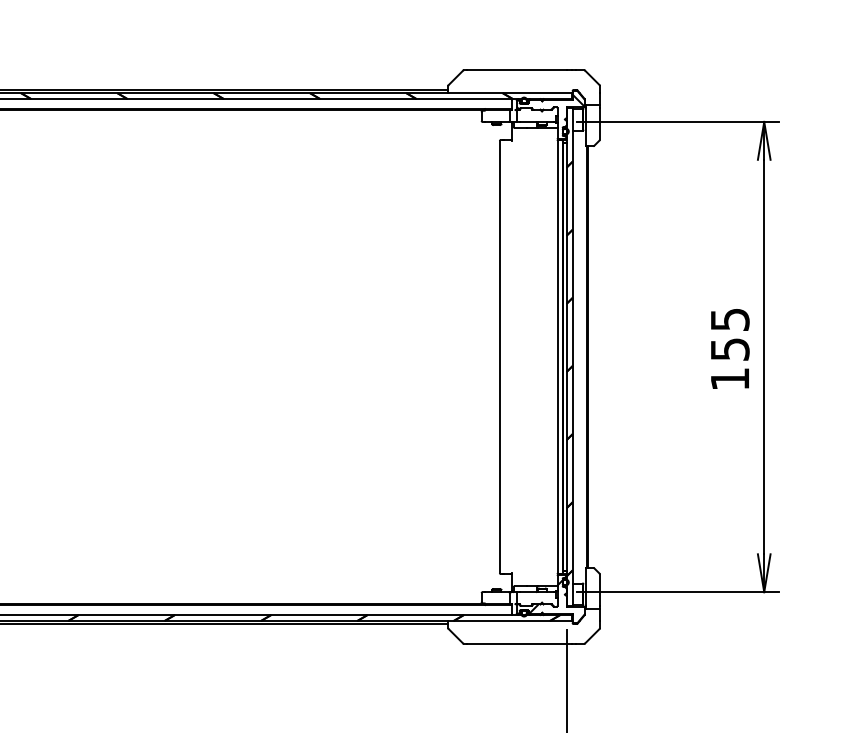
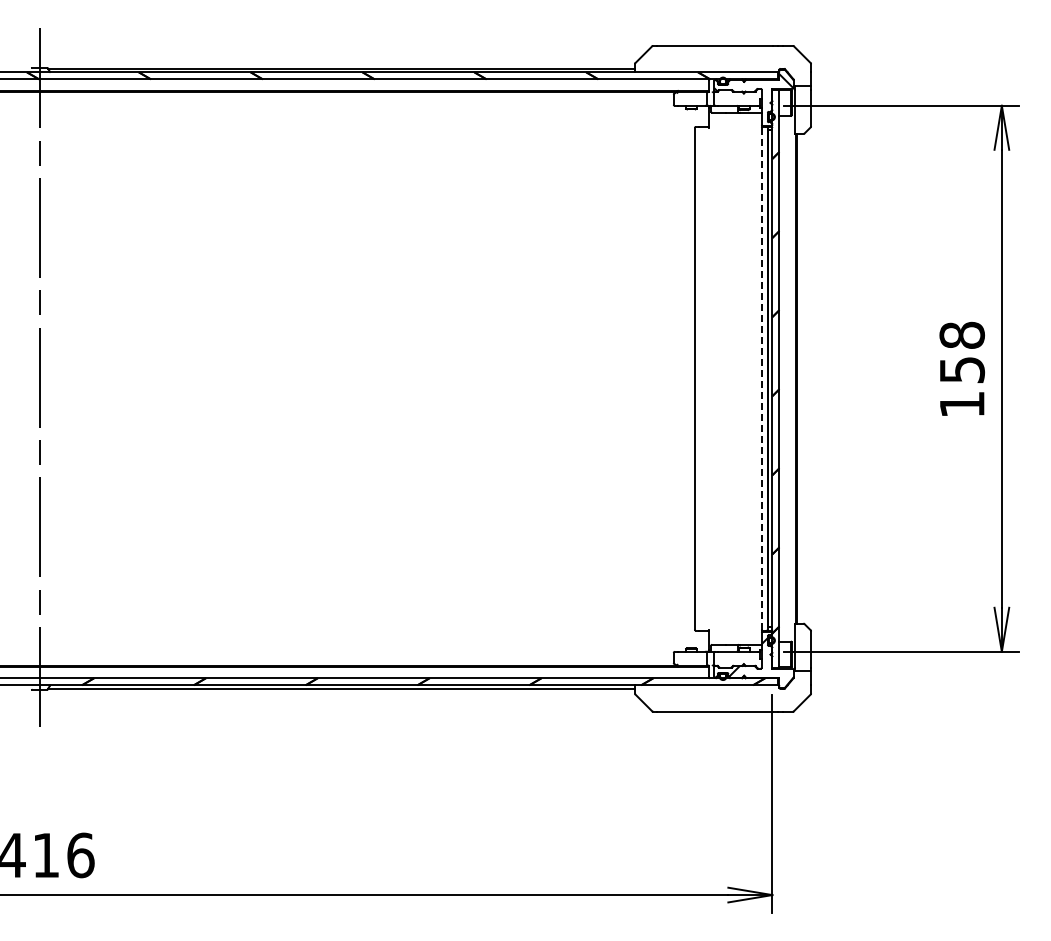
text: (730, 318) -> (962, 334), 155 -> 158
line: (557, 356) -> (761, 378), solid -> dashed

